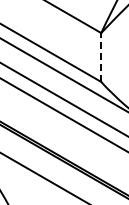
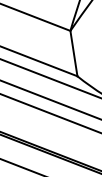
line: (101, 57) -> (74, 53), dashed -> solid

